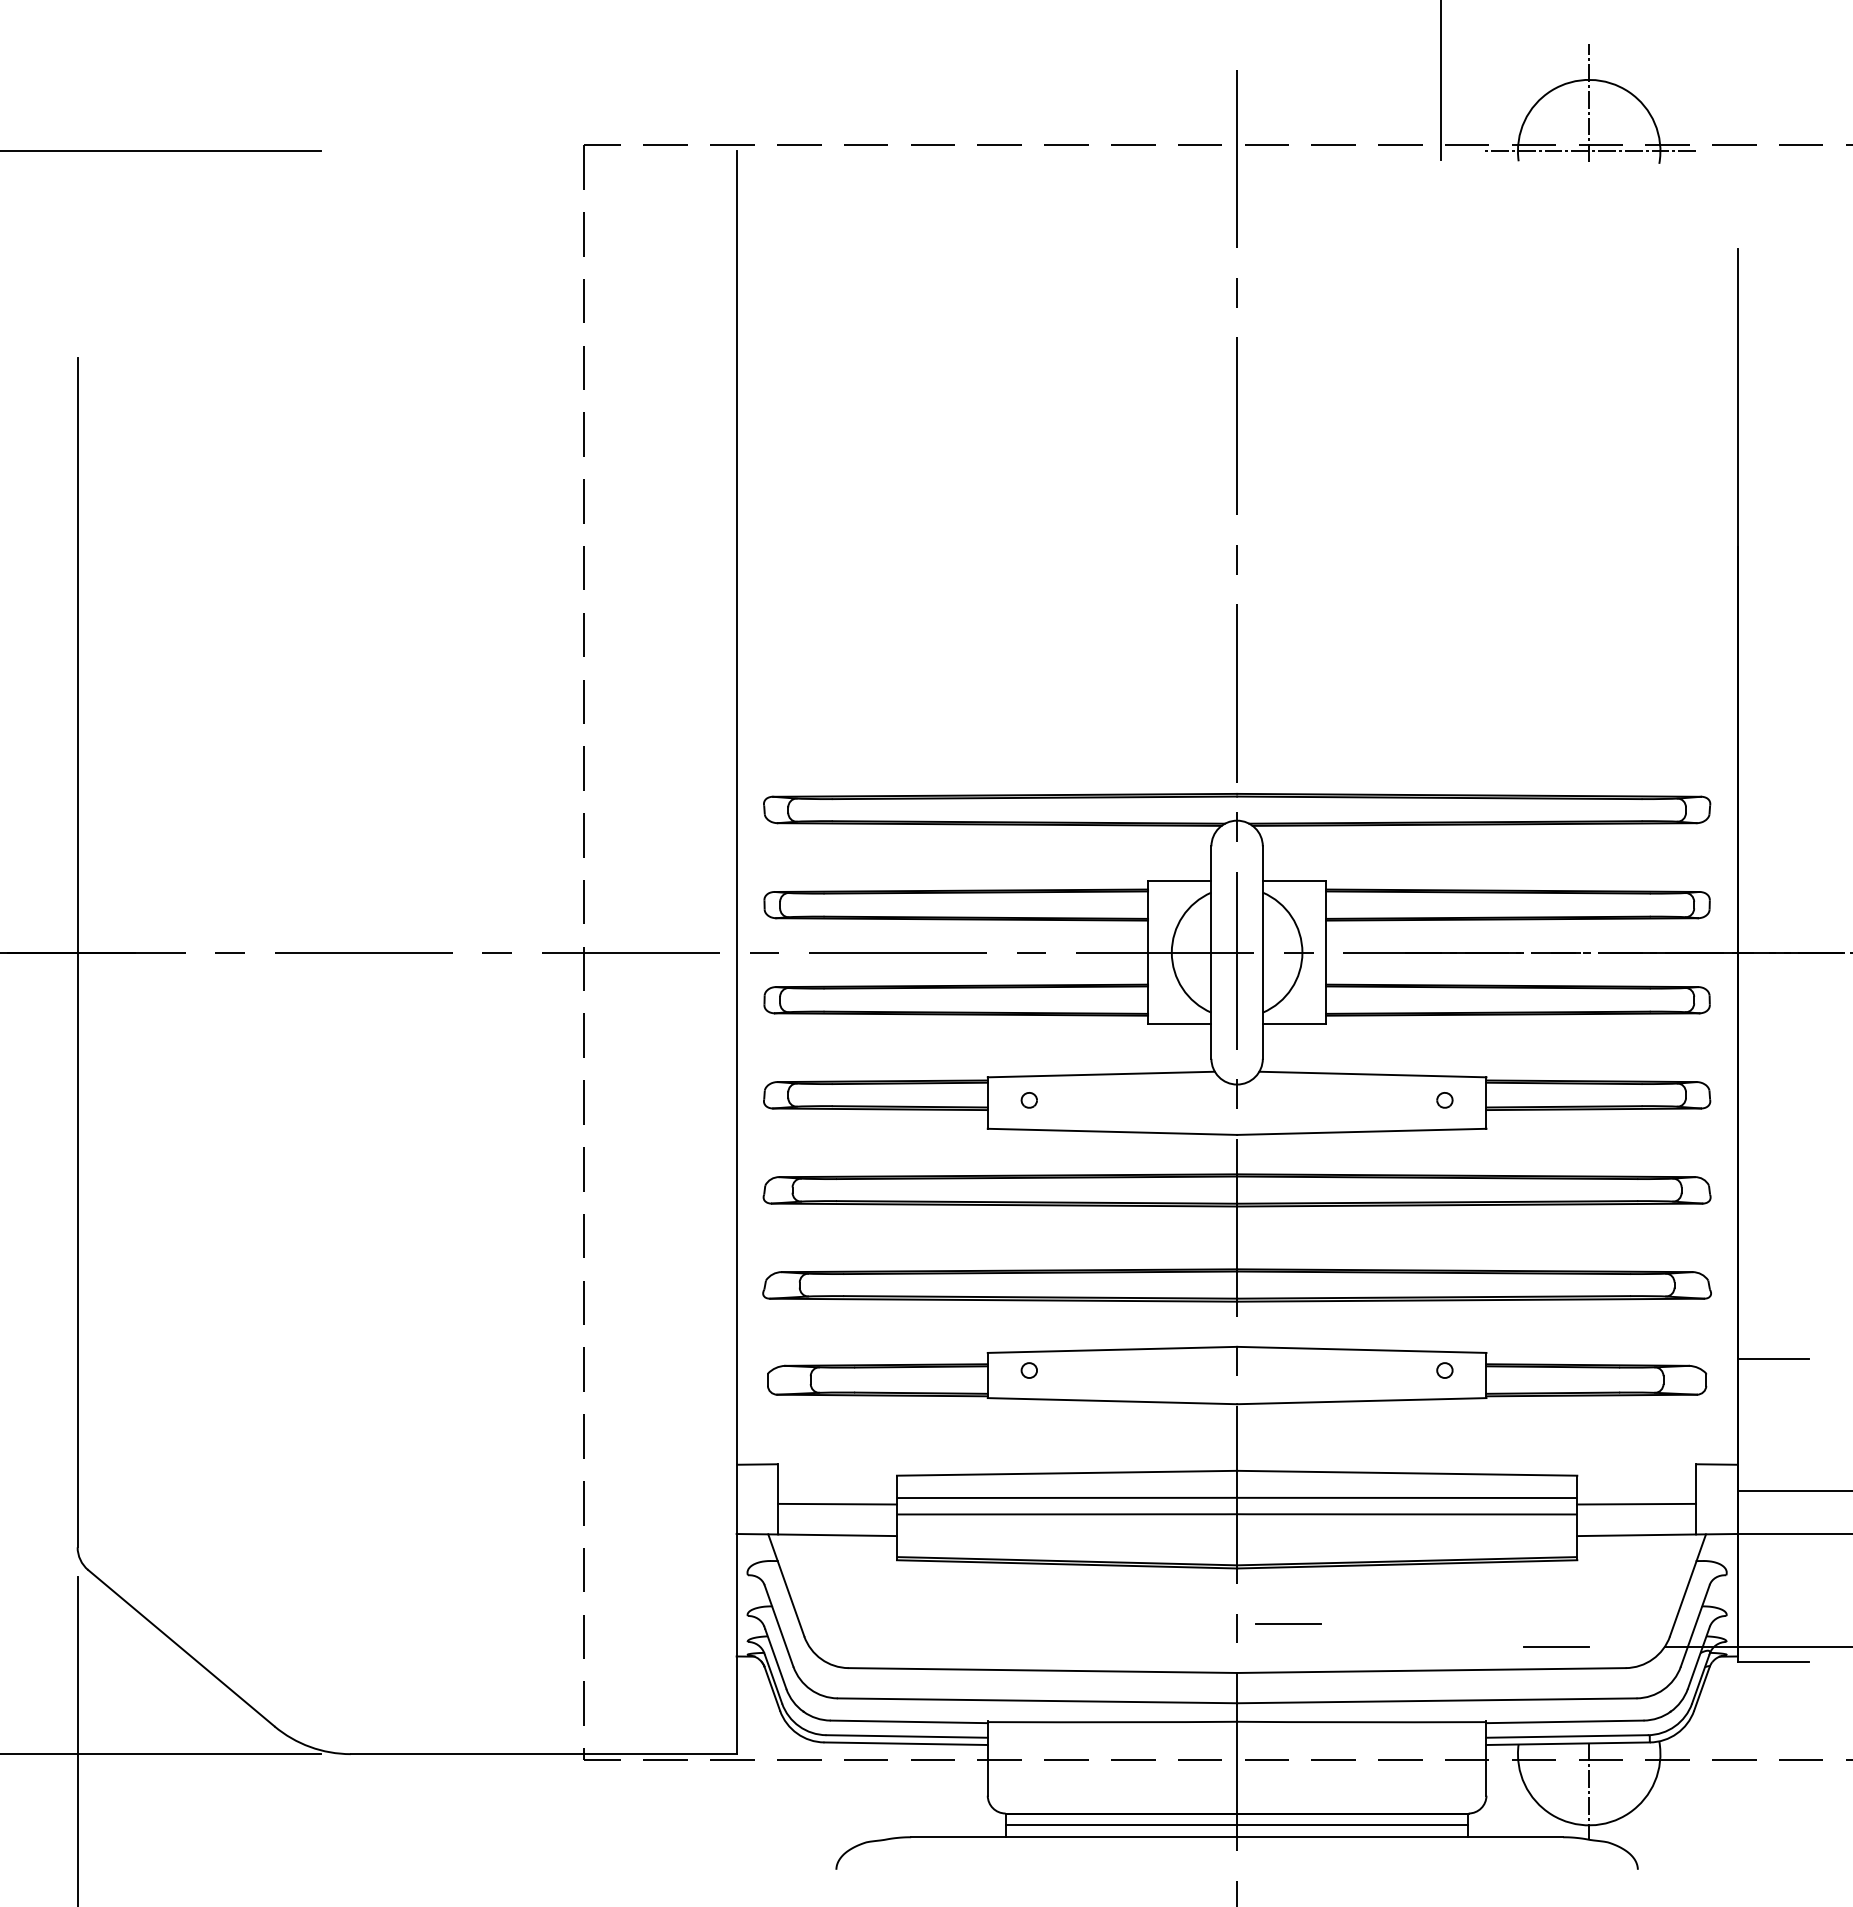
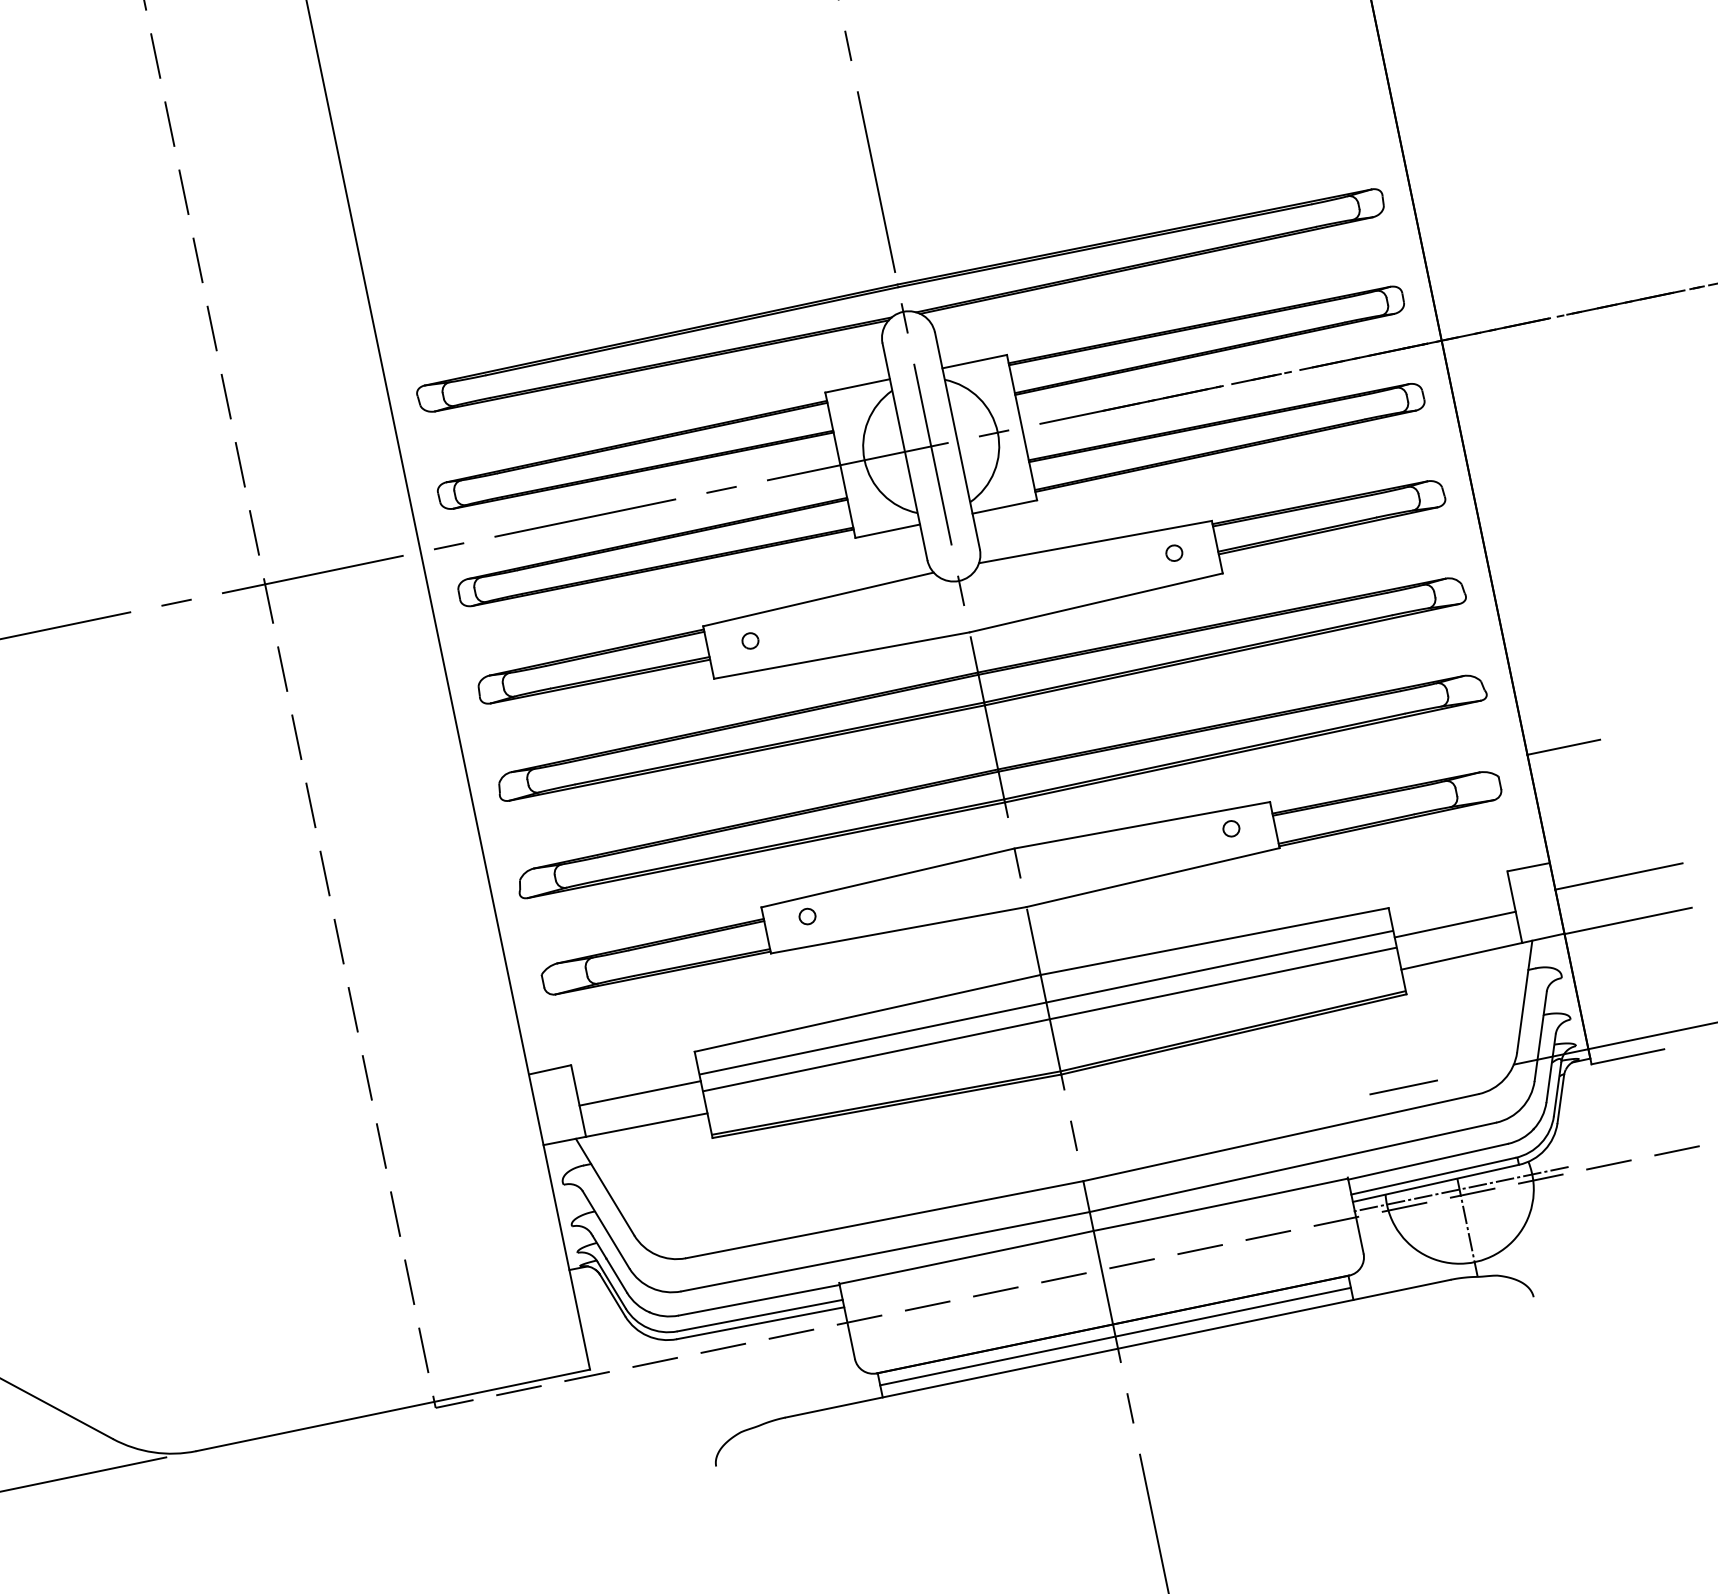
line: (1288, 1623) -> (1125, 1119), removed
line: (1589, 1754) -> (1459, 1189), added

